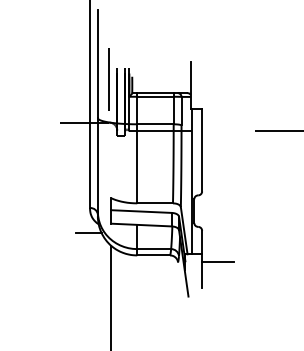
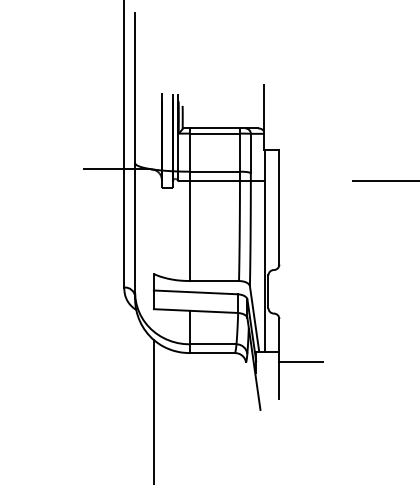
line: (108, 79) -> (150, 109), removed
line: (88, 232) -> (122, 321), removed

